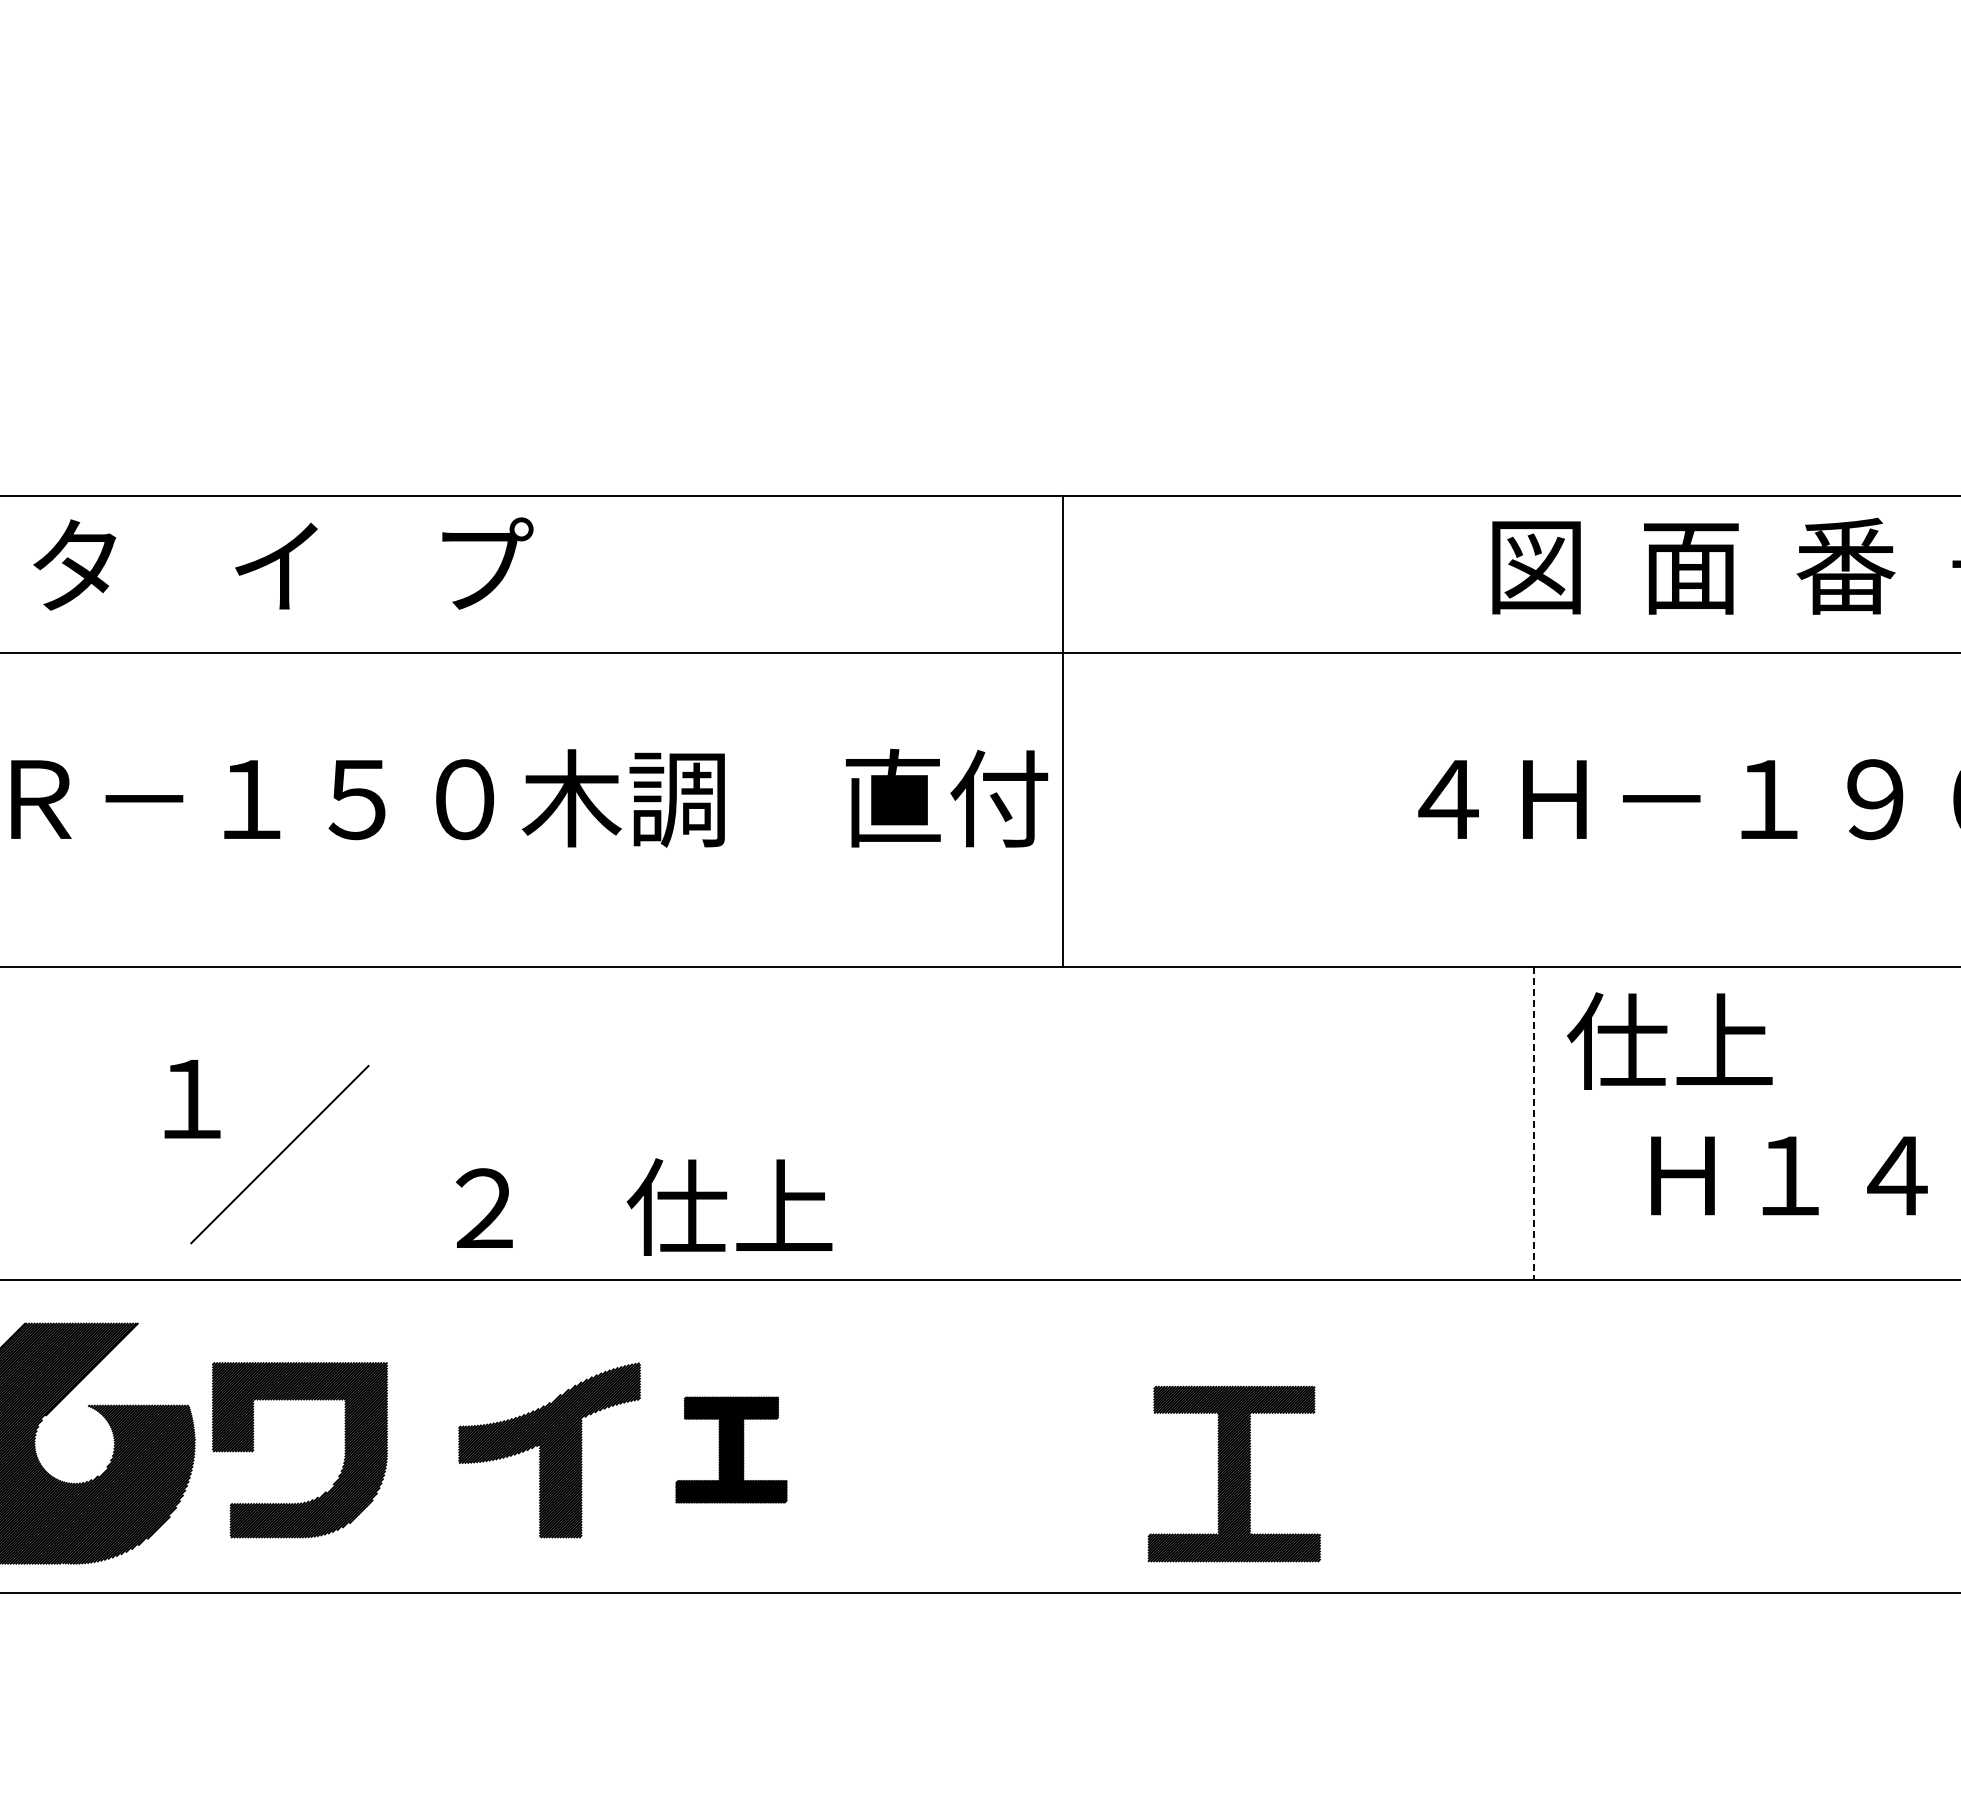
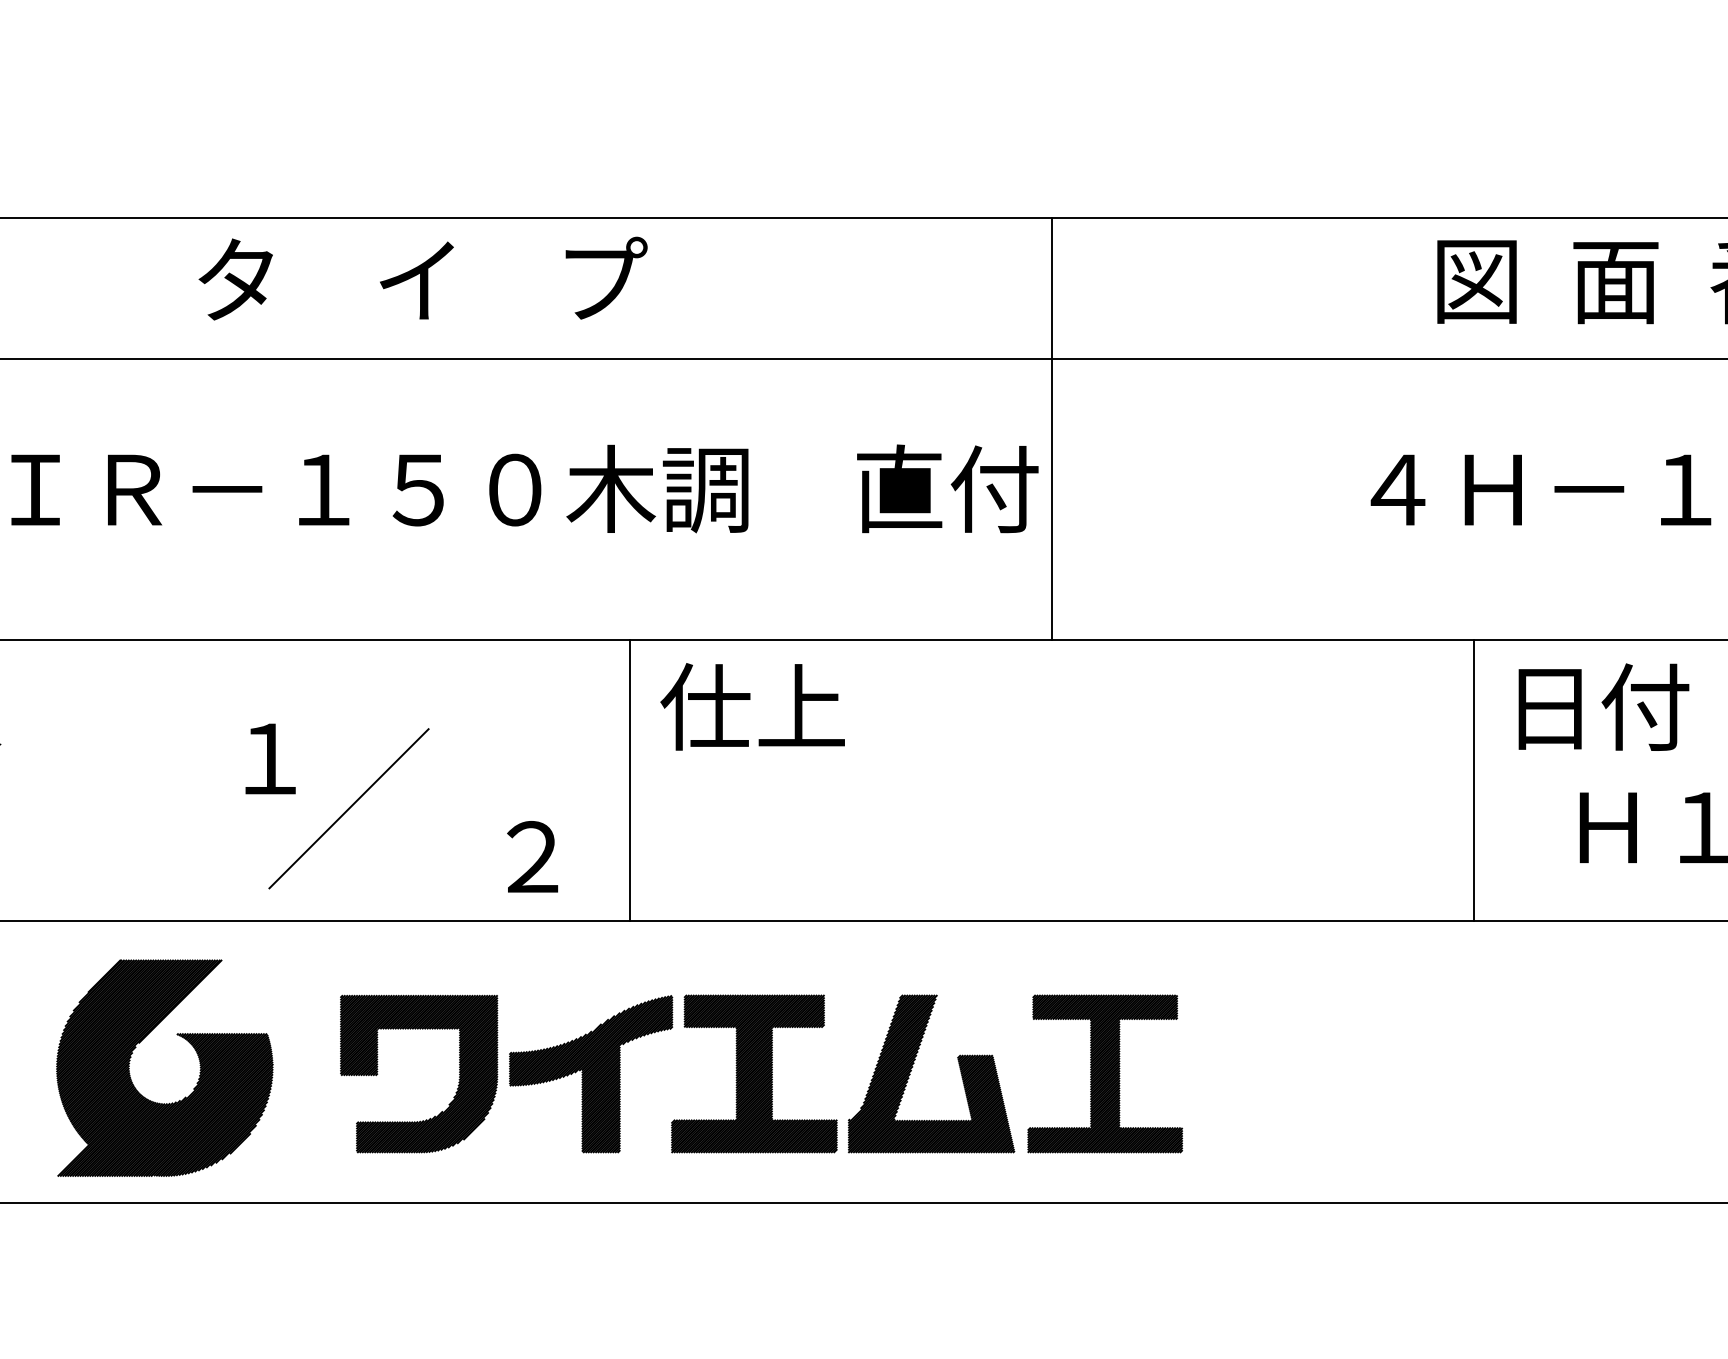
text: (283, 563) -> (423, 278), moved
text: (1669, 1041) -> (1596, 707), 仕上 -> 日付
line: (593, 1123) -> (630, 780), added
line: (1533, 1123) -> (1474, 780), dashed -> solid
text: (729, 1206) -> (752, 706), moved
part: (908, 1442) -> (913, 1067), added
part: (731, 1449) -> (754, 1073), size x1.67
part: (343, 1459) -> (458, 1082), moved
part: (1233, 1473) -> (1104, 1073), moved

